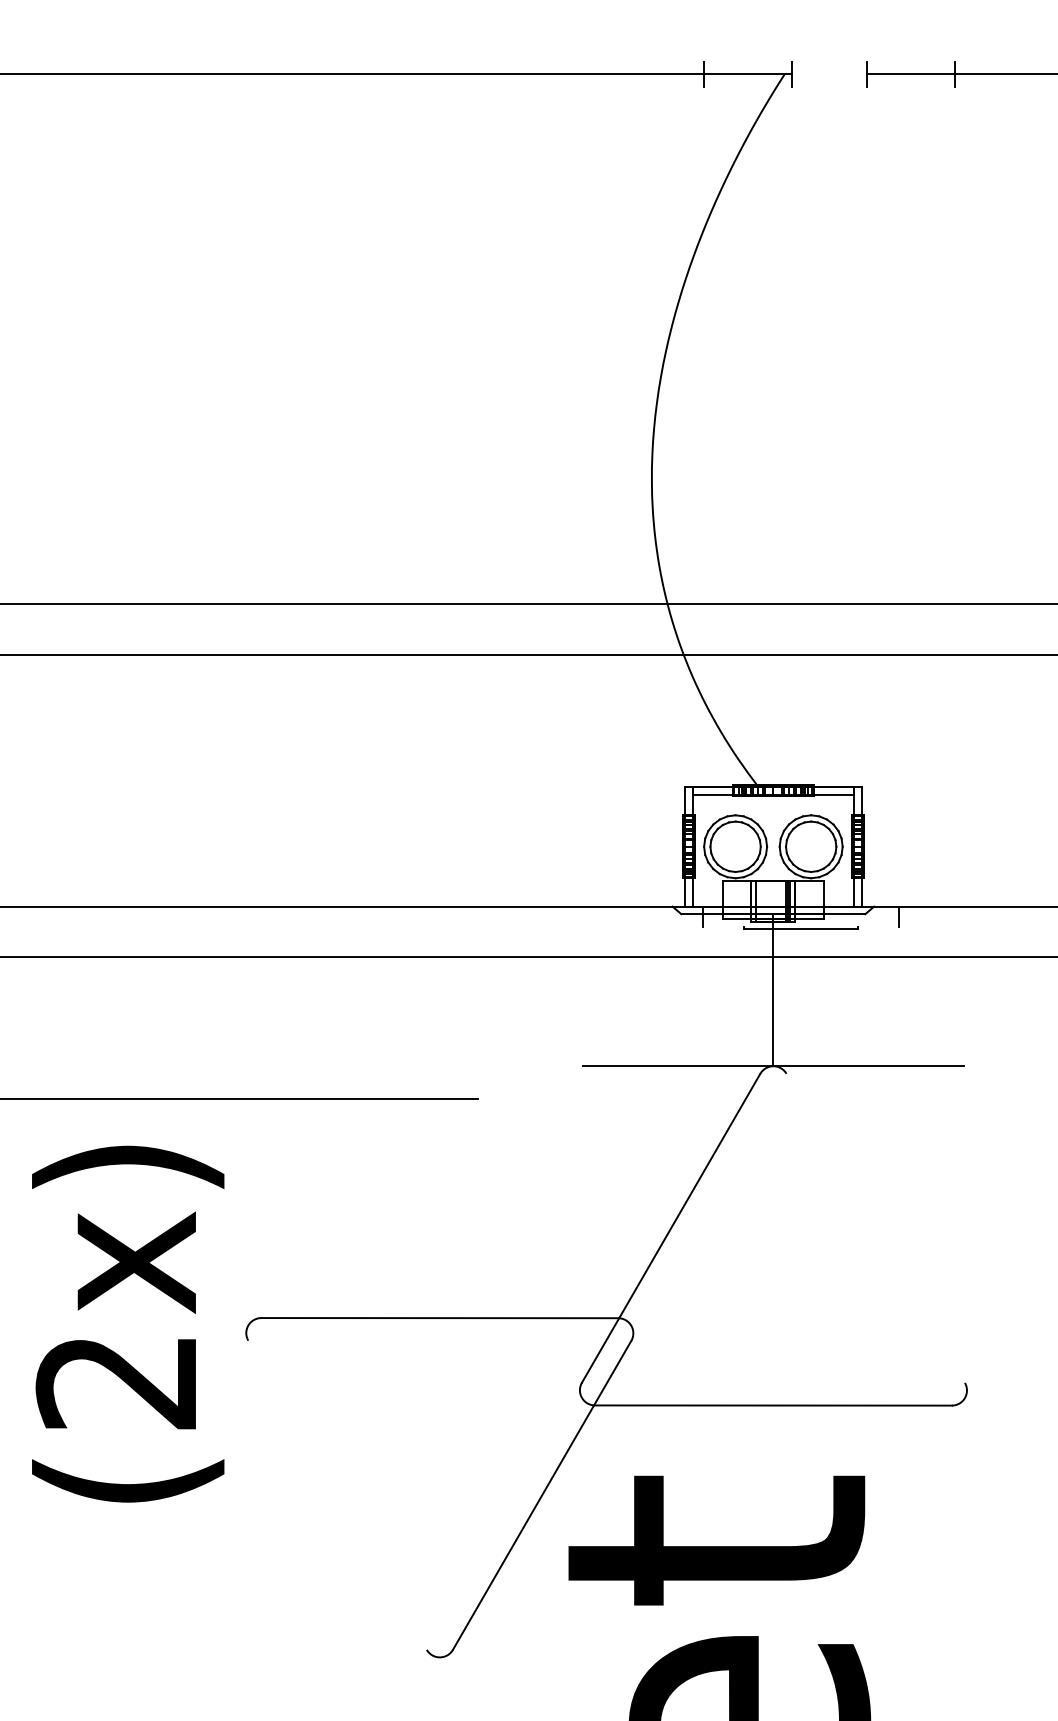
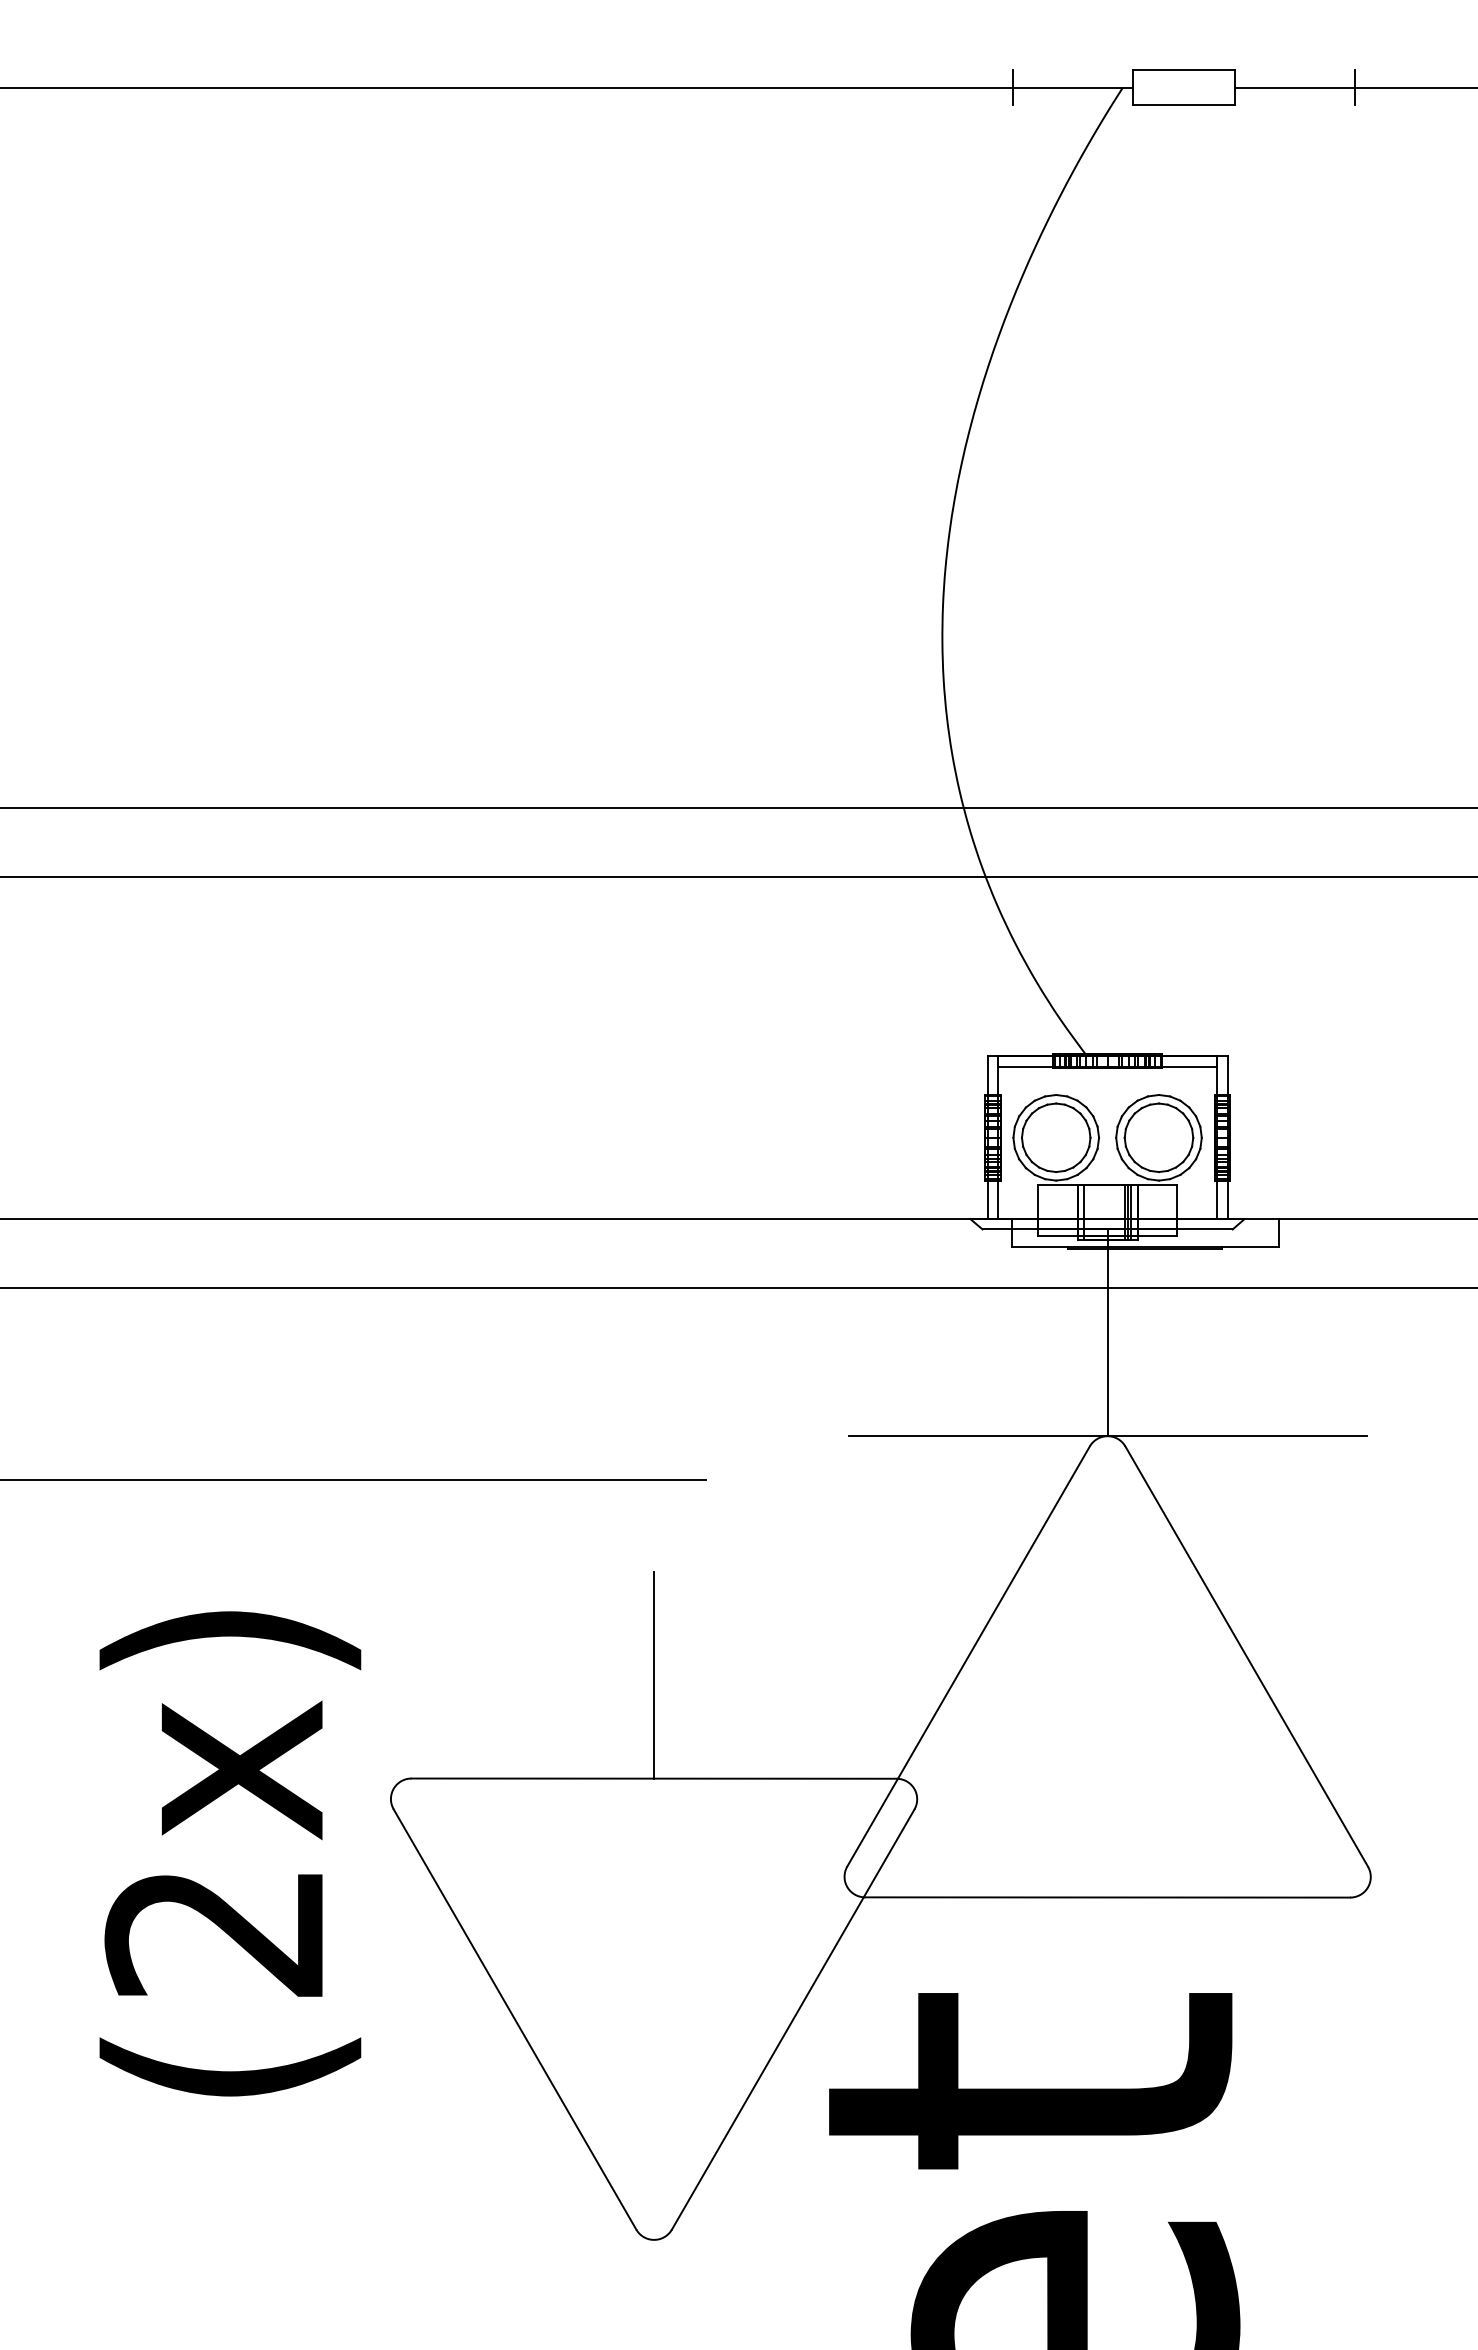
line: (829, 61) -> (1183, 70), added
line: (829, 86) -> (1183, 104), added
line: (800, 926) -> (1144, 1246), added
line: (875, 1228) -> (1246, 1656), added
line: (440, 1242) -> (654, 1675), added
text: (128, 1323) -> (230, 1853), moved
line: (337, 1495) -> (514, 2019), added

